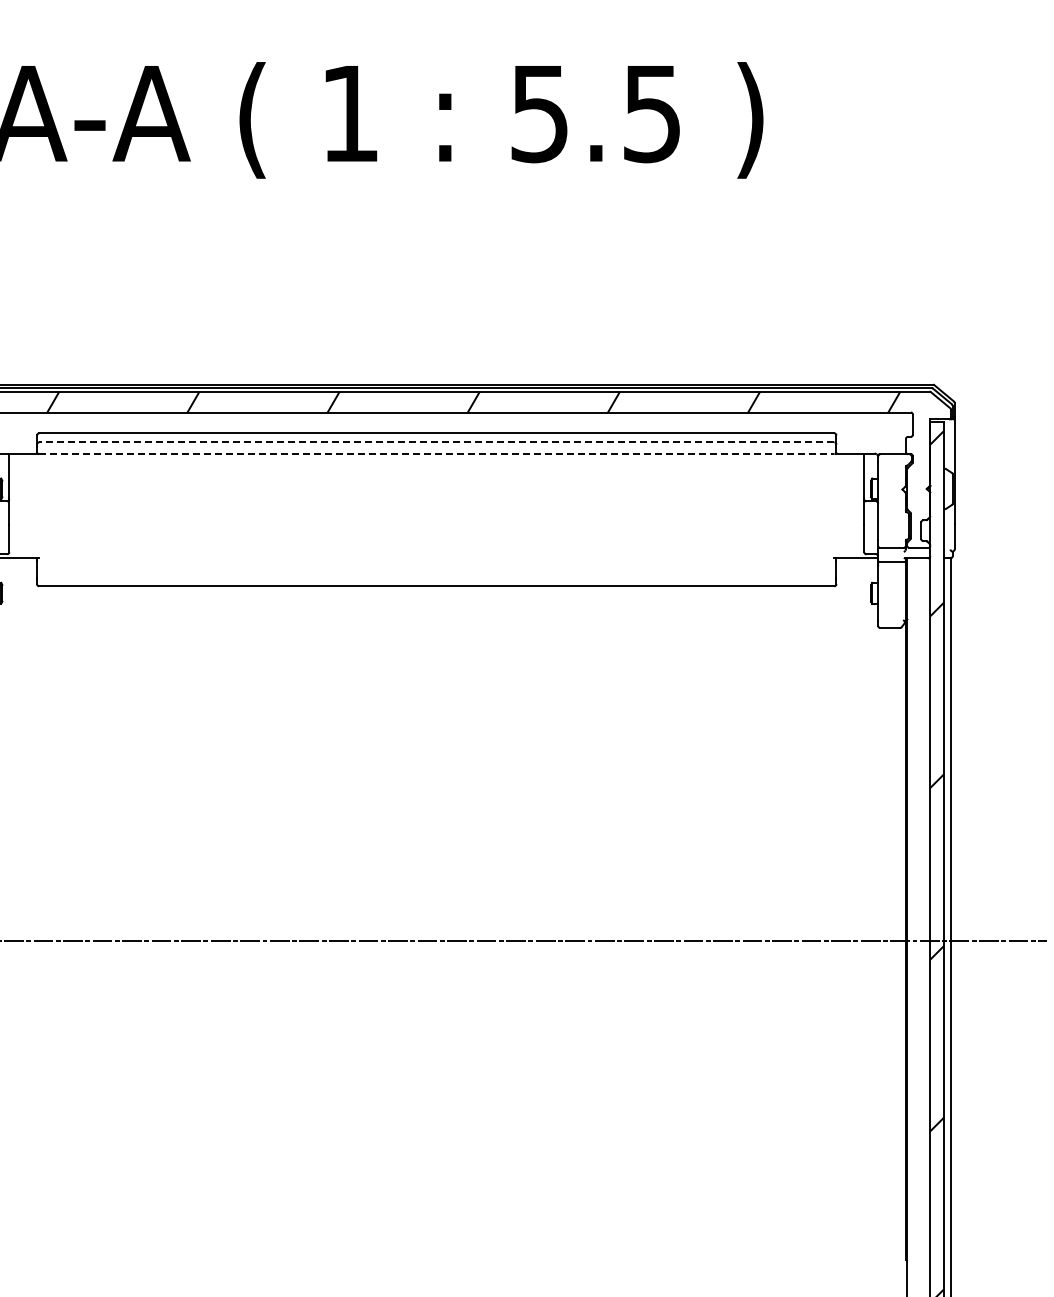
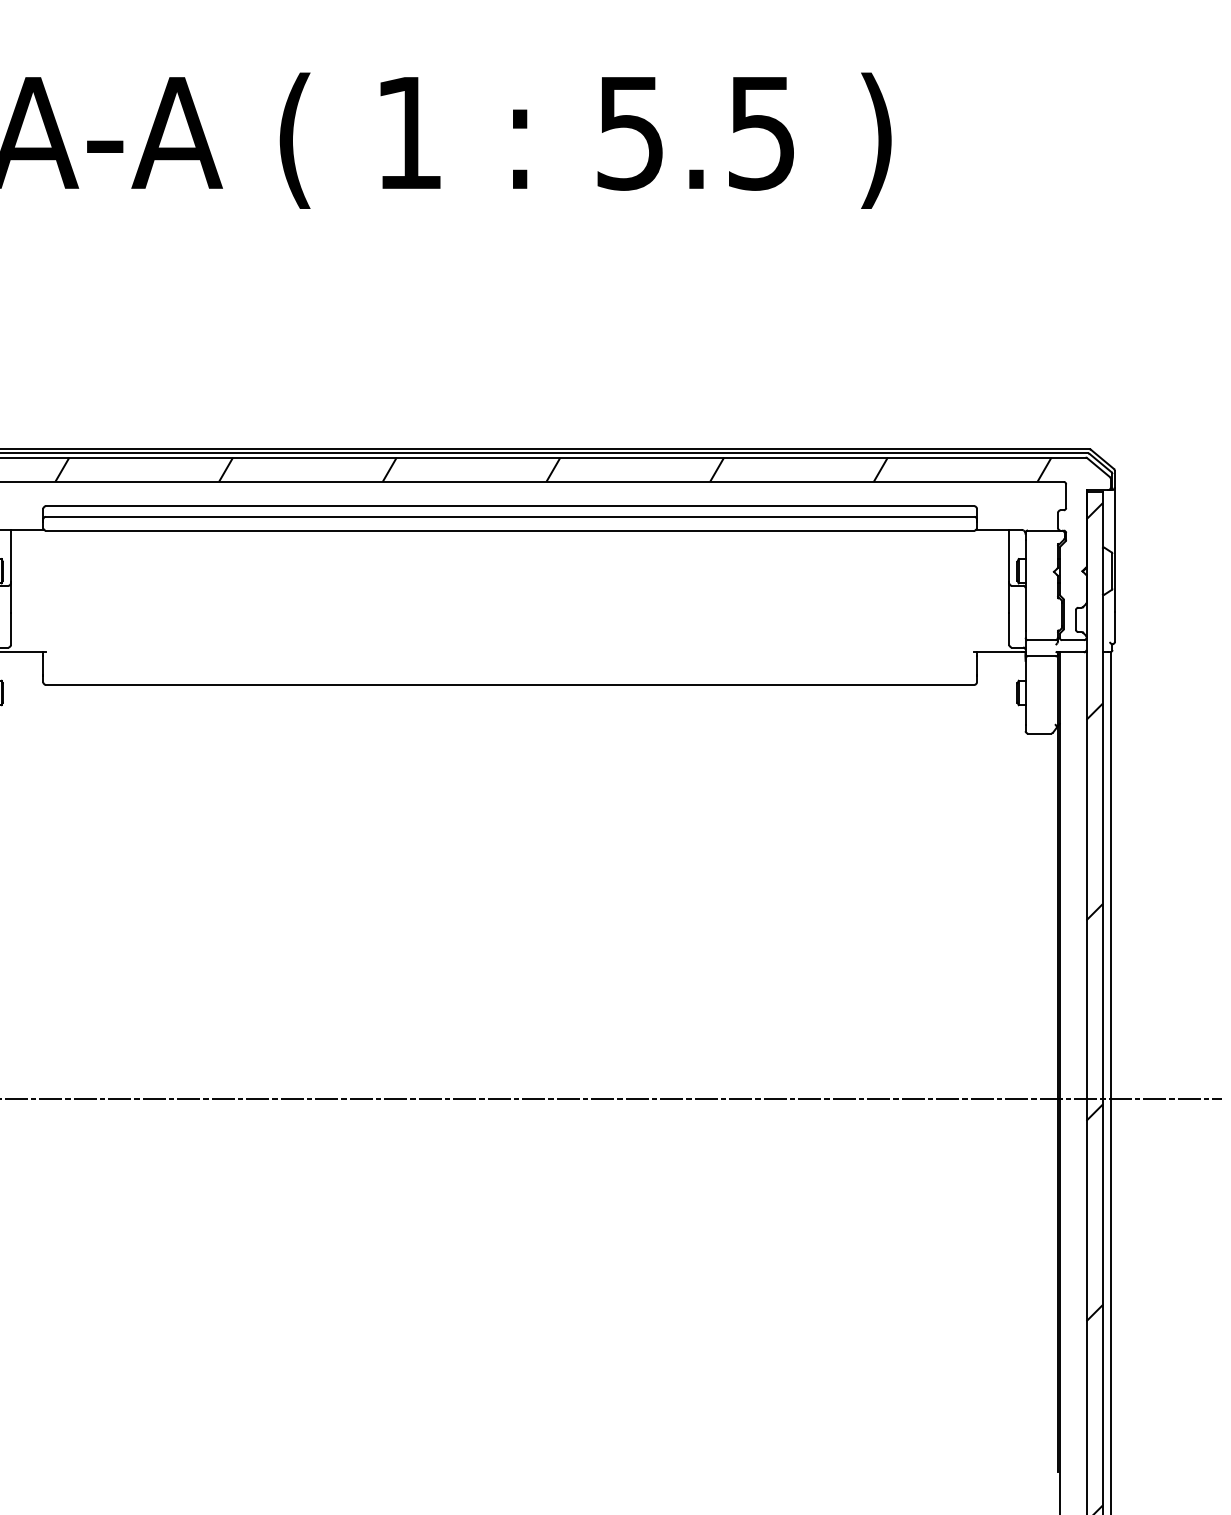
line: (436, 442) -> (509, 516), dashed -> solid
line: (436, 454) -> (509, 530), dashed -> solid

